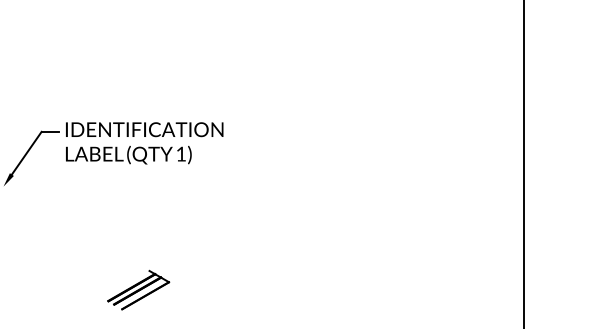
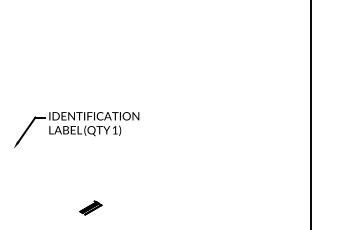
part: (138, 289) -> (90, 207), size x0.6

